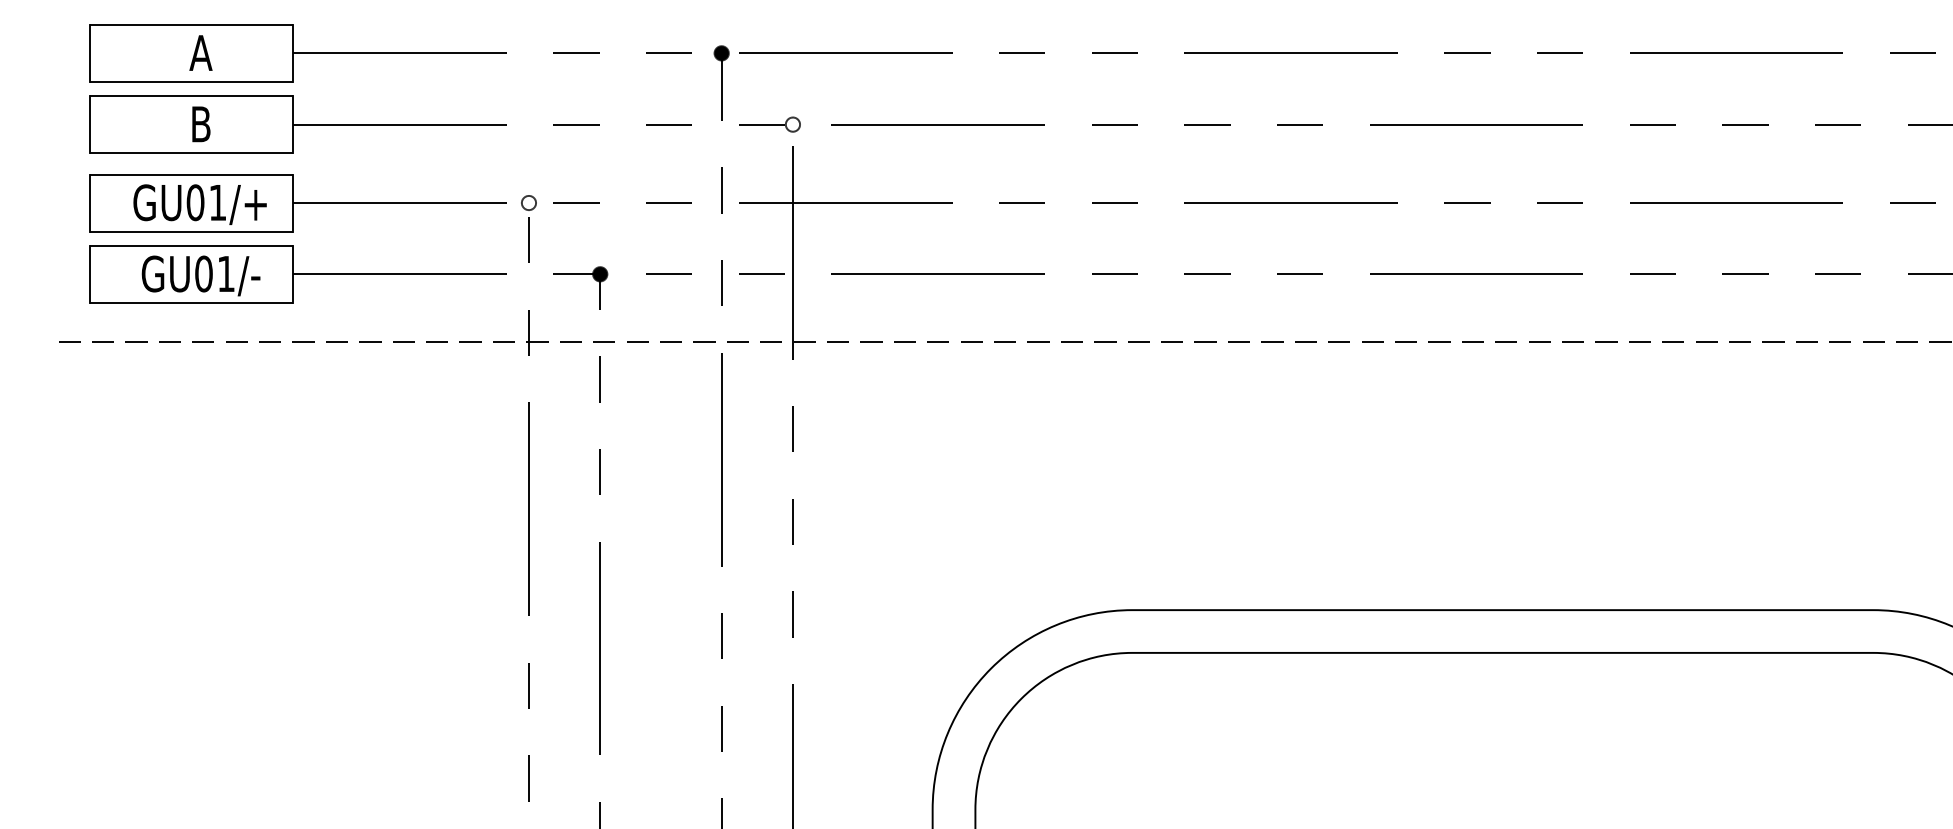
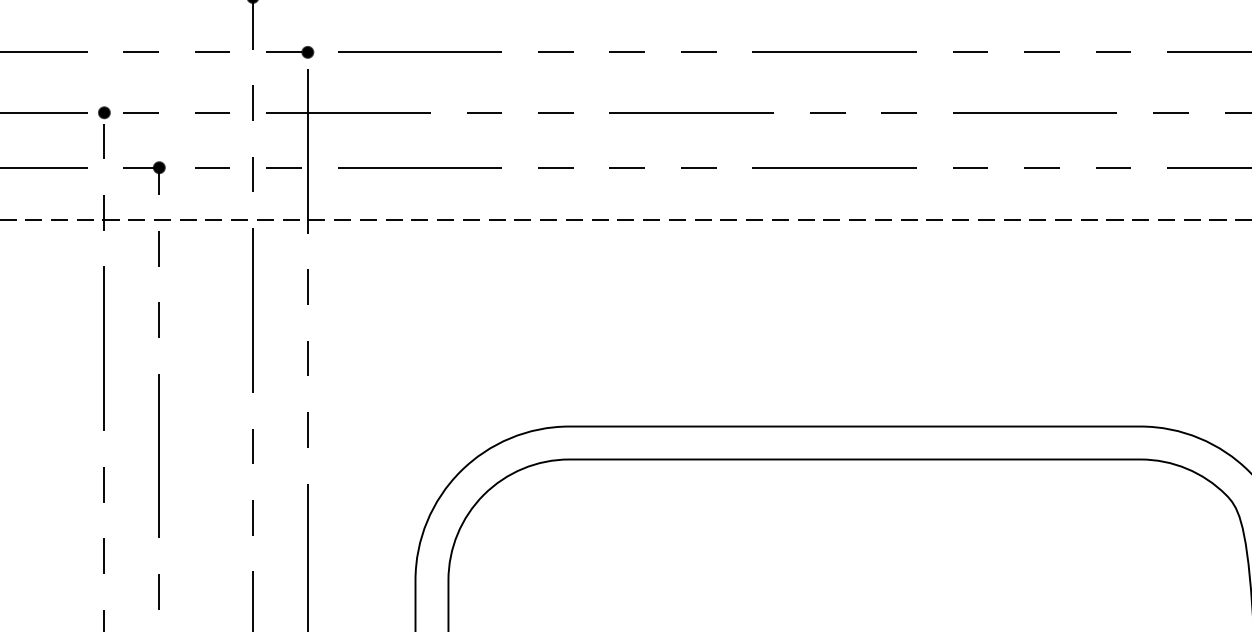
fill: (792, 124) -> (307, 52), added
fill: (528, 202) -> (104, 112), added

